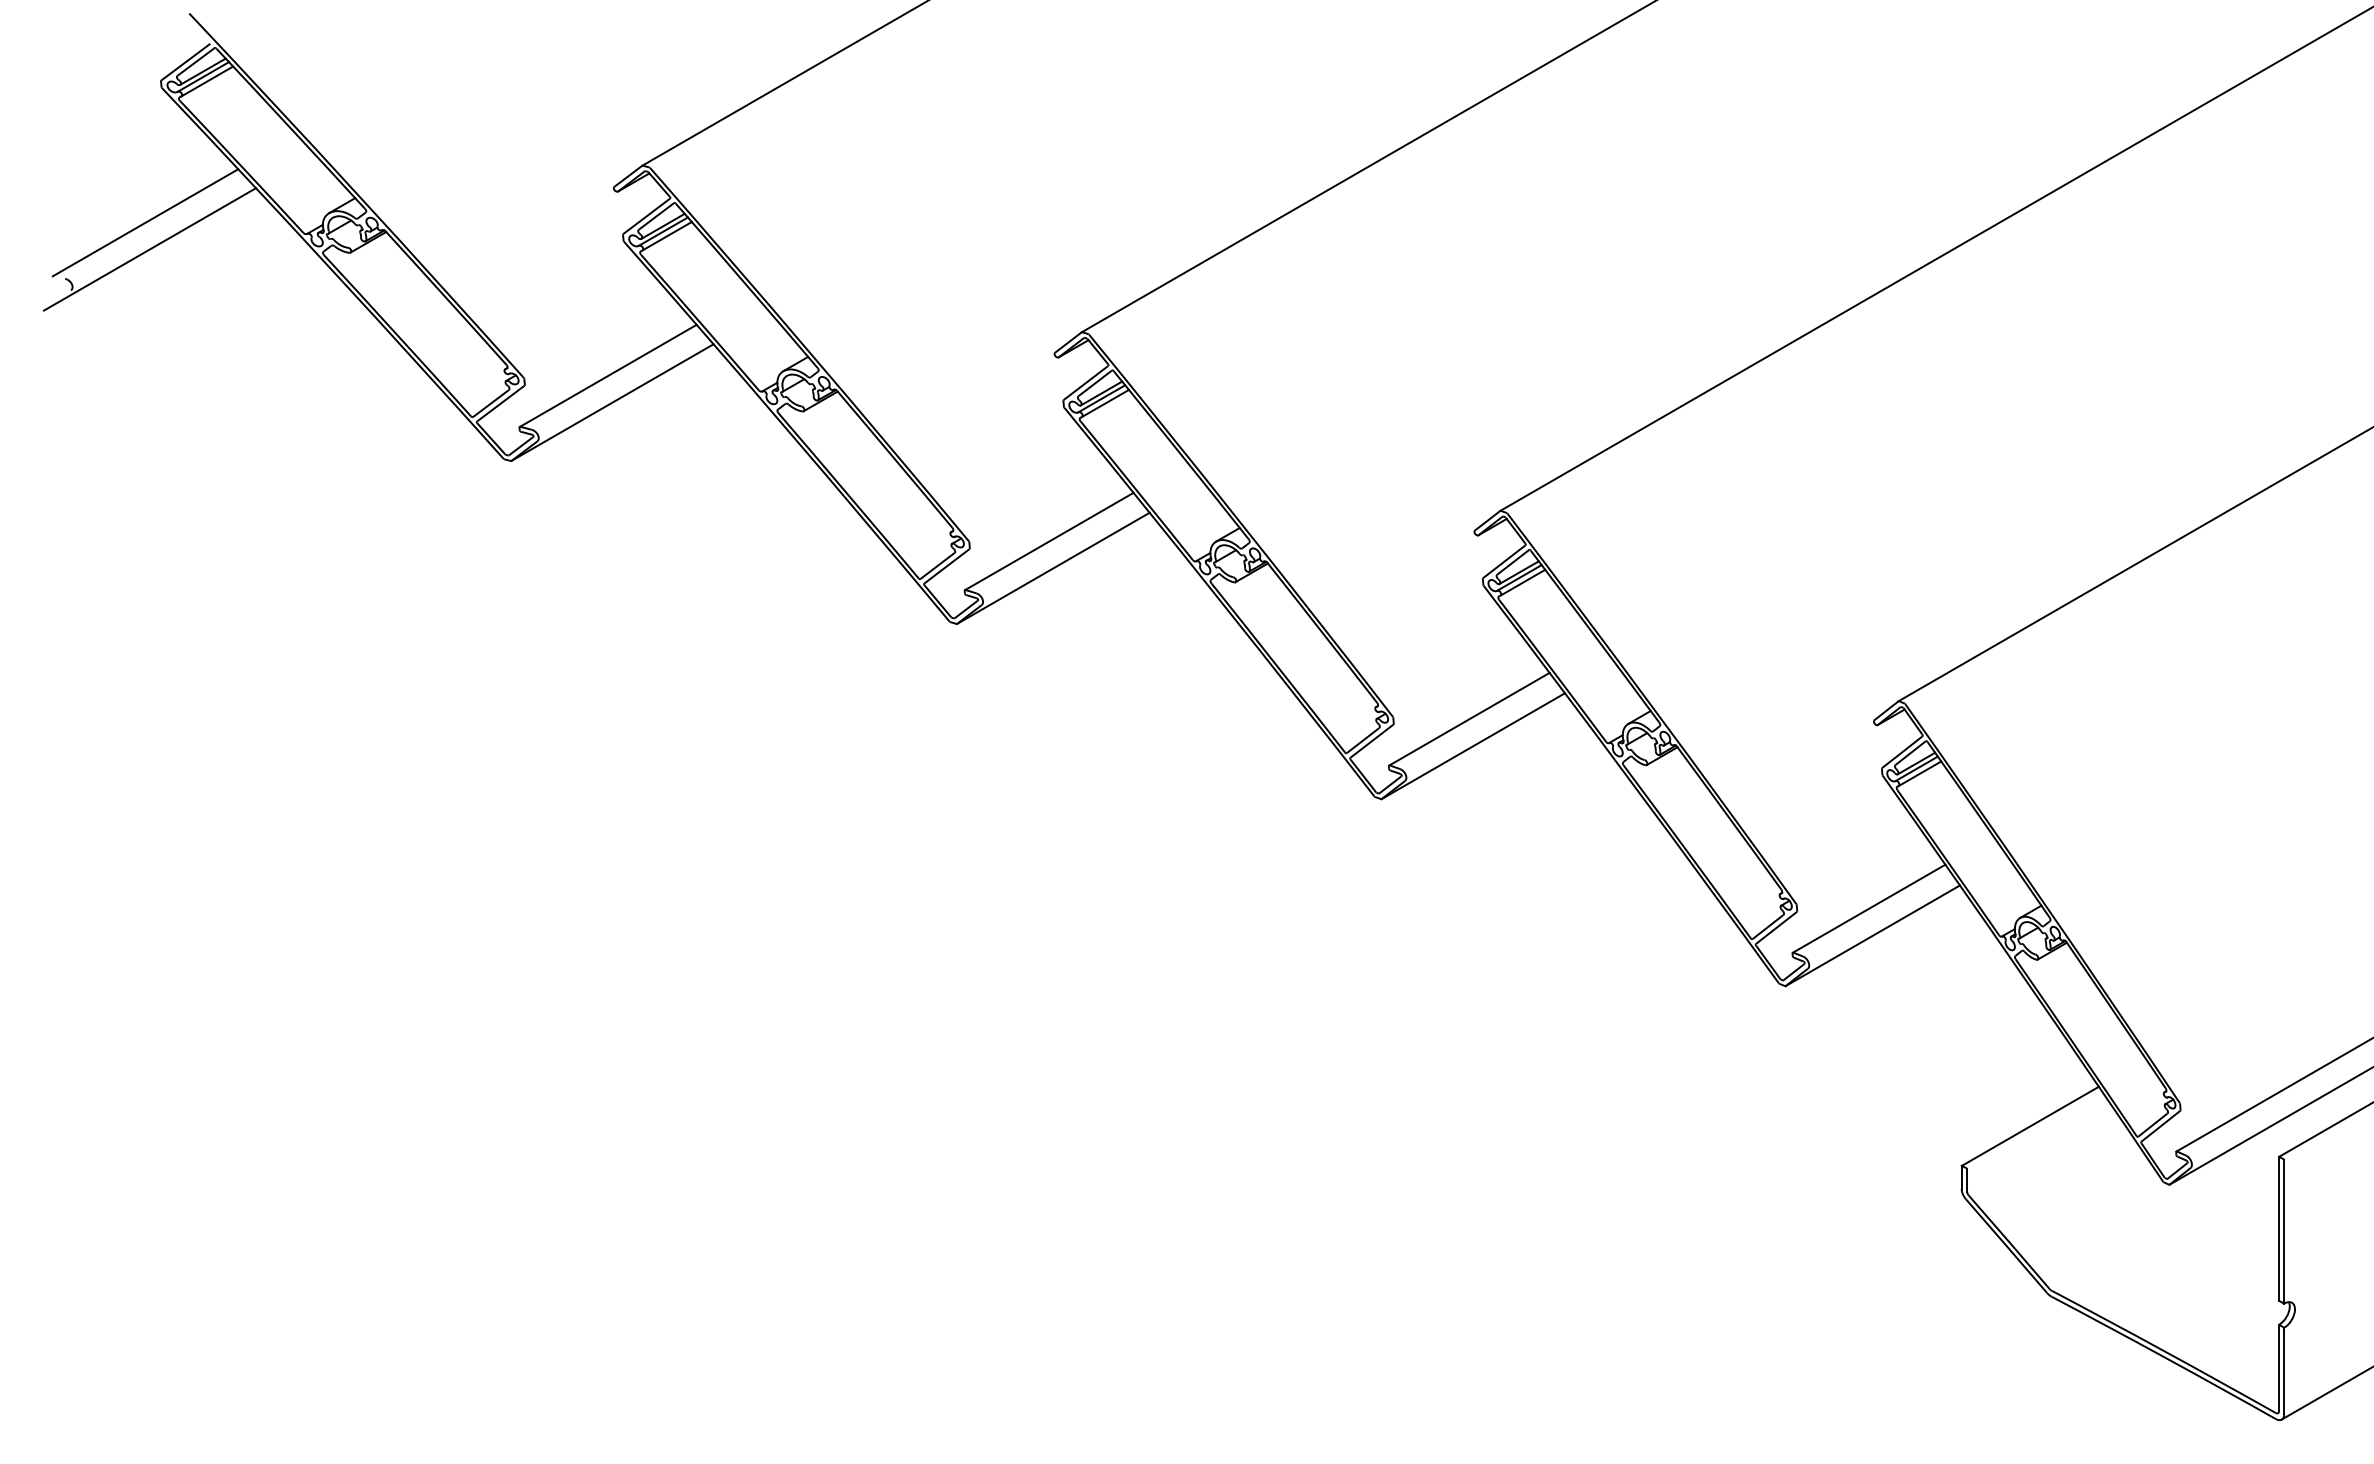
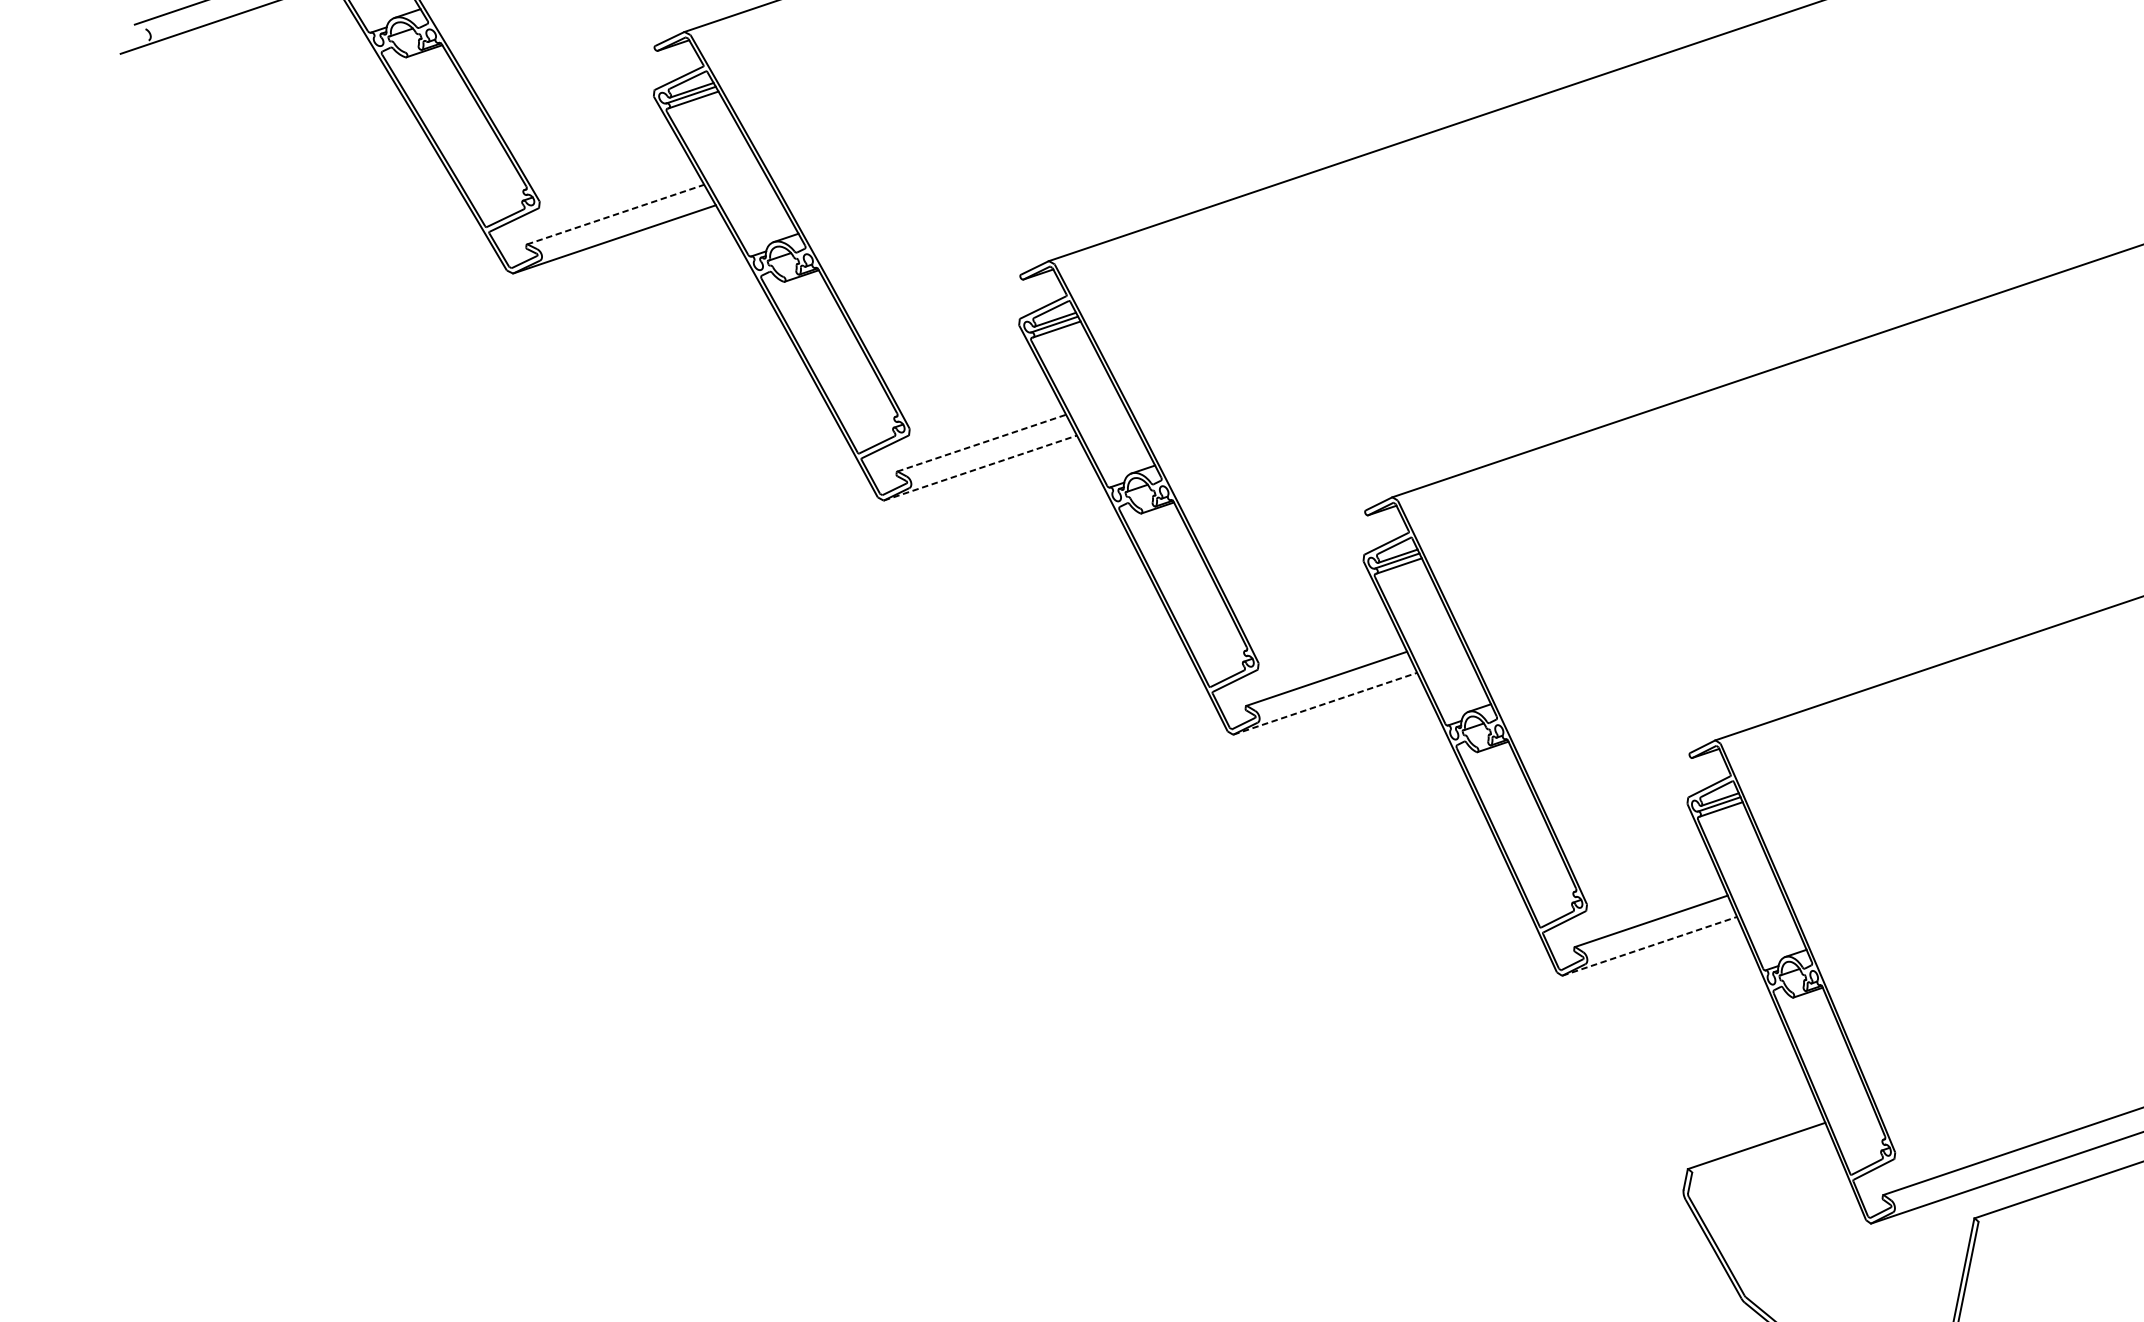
line: (608, 375) -> (615, 214), solid -> dashed
line: (1049, 541) -> (981, 443), solid -> dashed
line: (1053, 568) -> (980, 468), solid -> dashed
line: (1473, 746) -> (1325, 704), solid -> dashed
line: (1872, 935) -> (1649, 946), solid -> dashed

